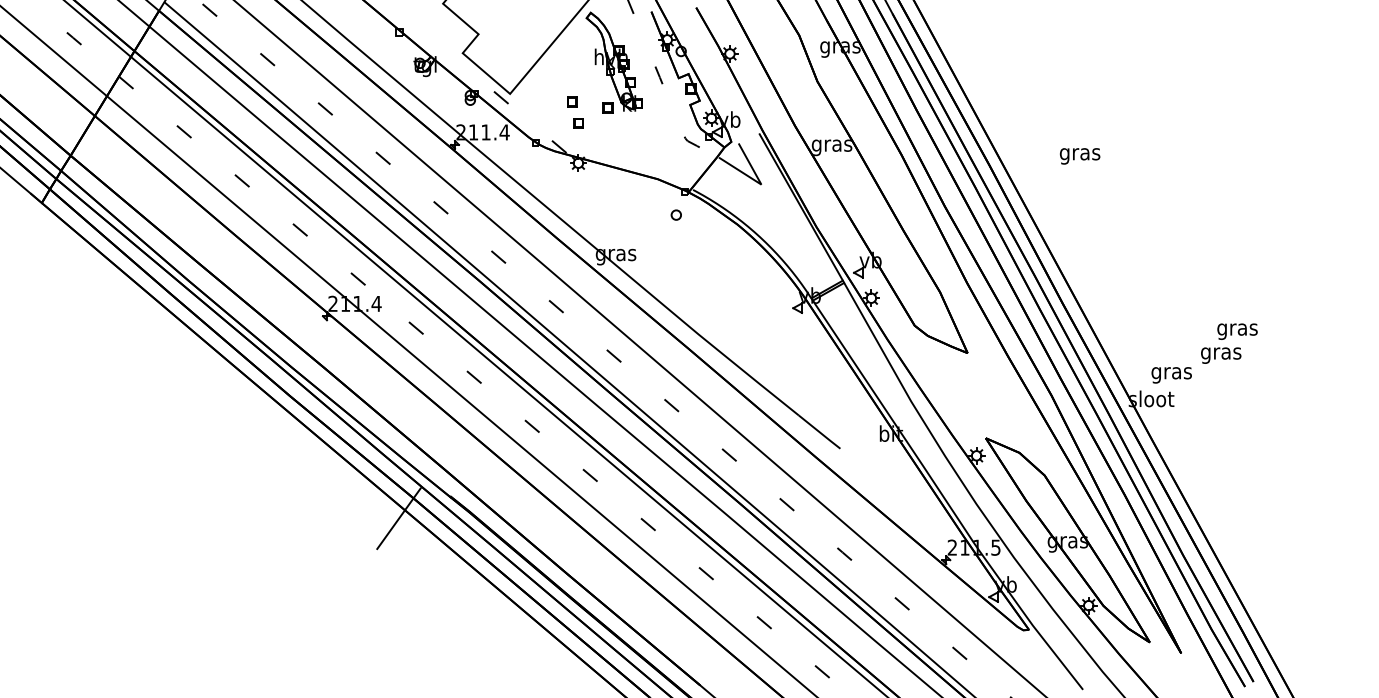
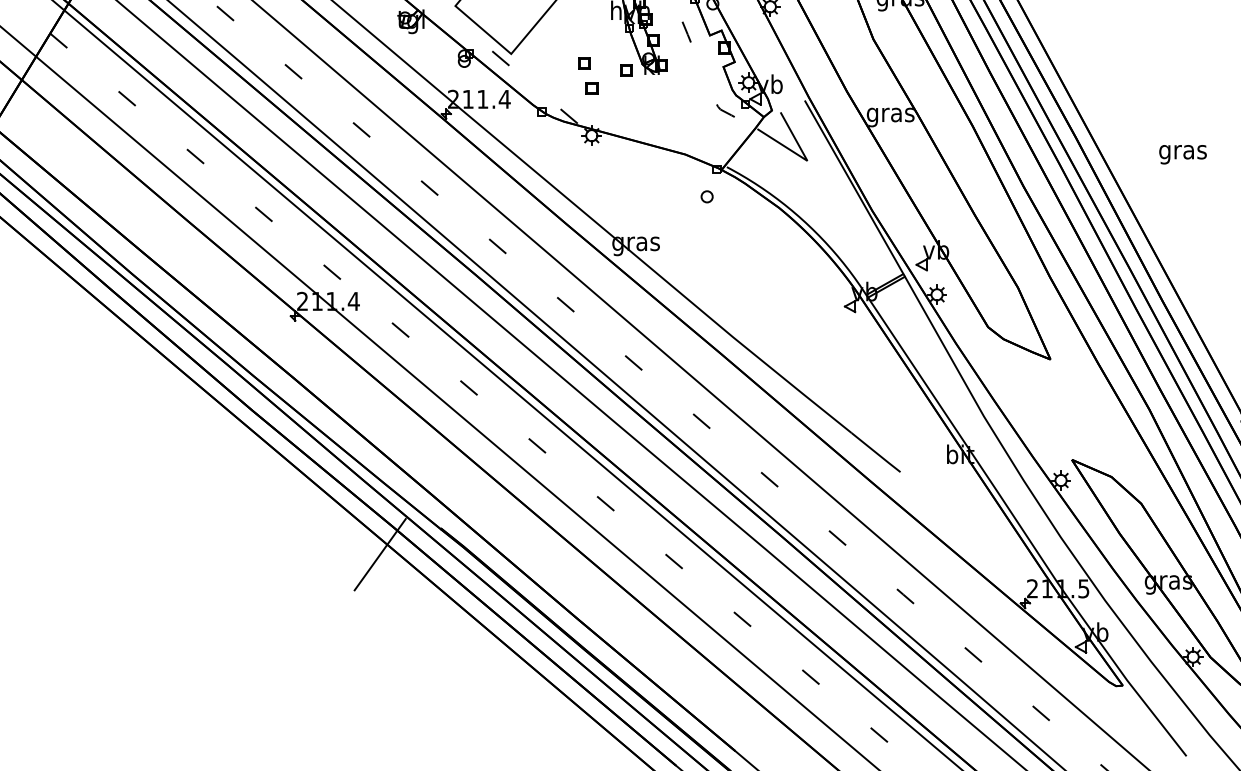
text: (1080, 156) -> (1183, 154), moved

